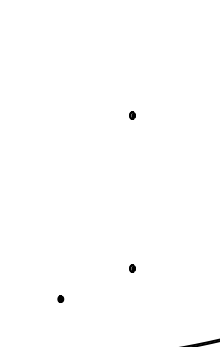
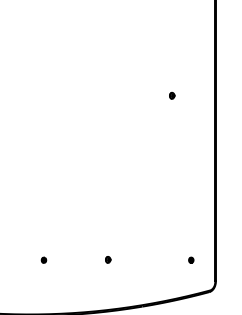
part: (132, 115) -> (172, 95), moved
part: (132, 268) -> (108, 259), moved

